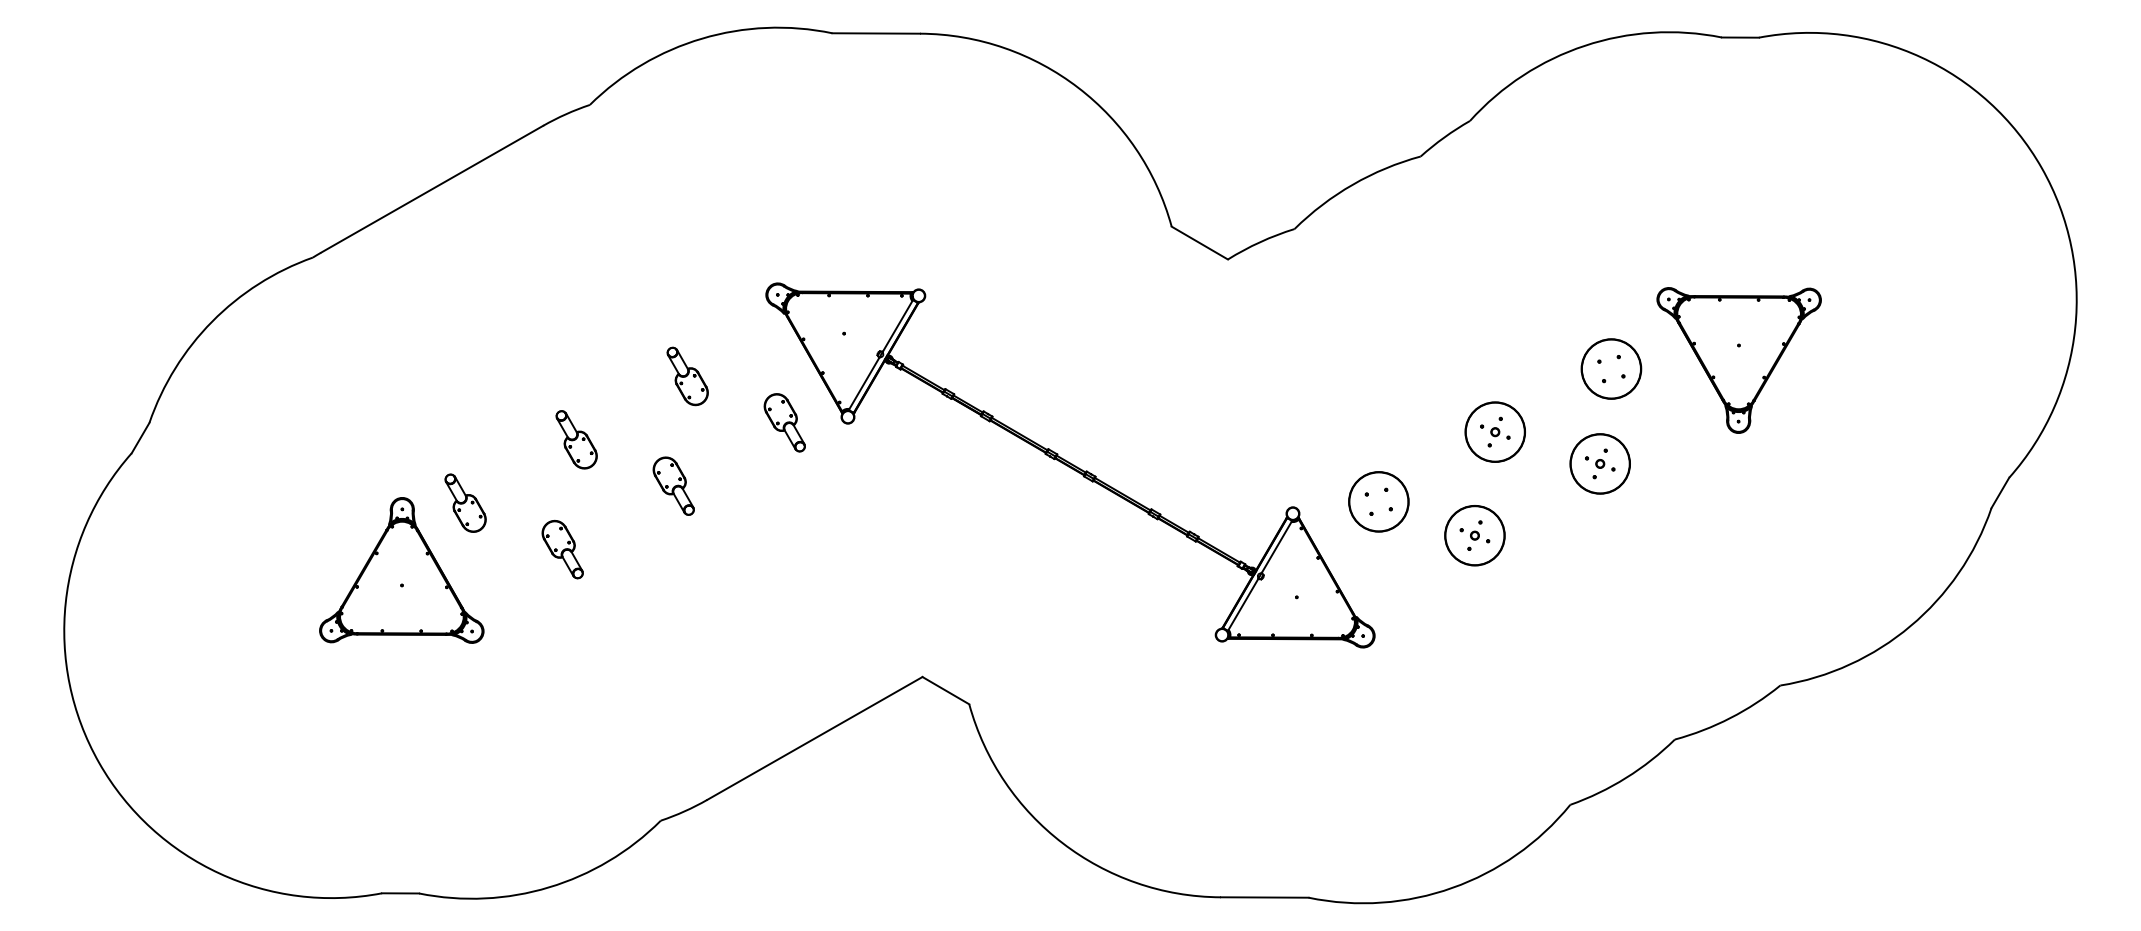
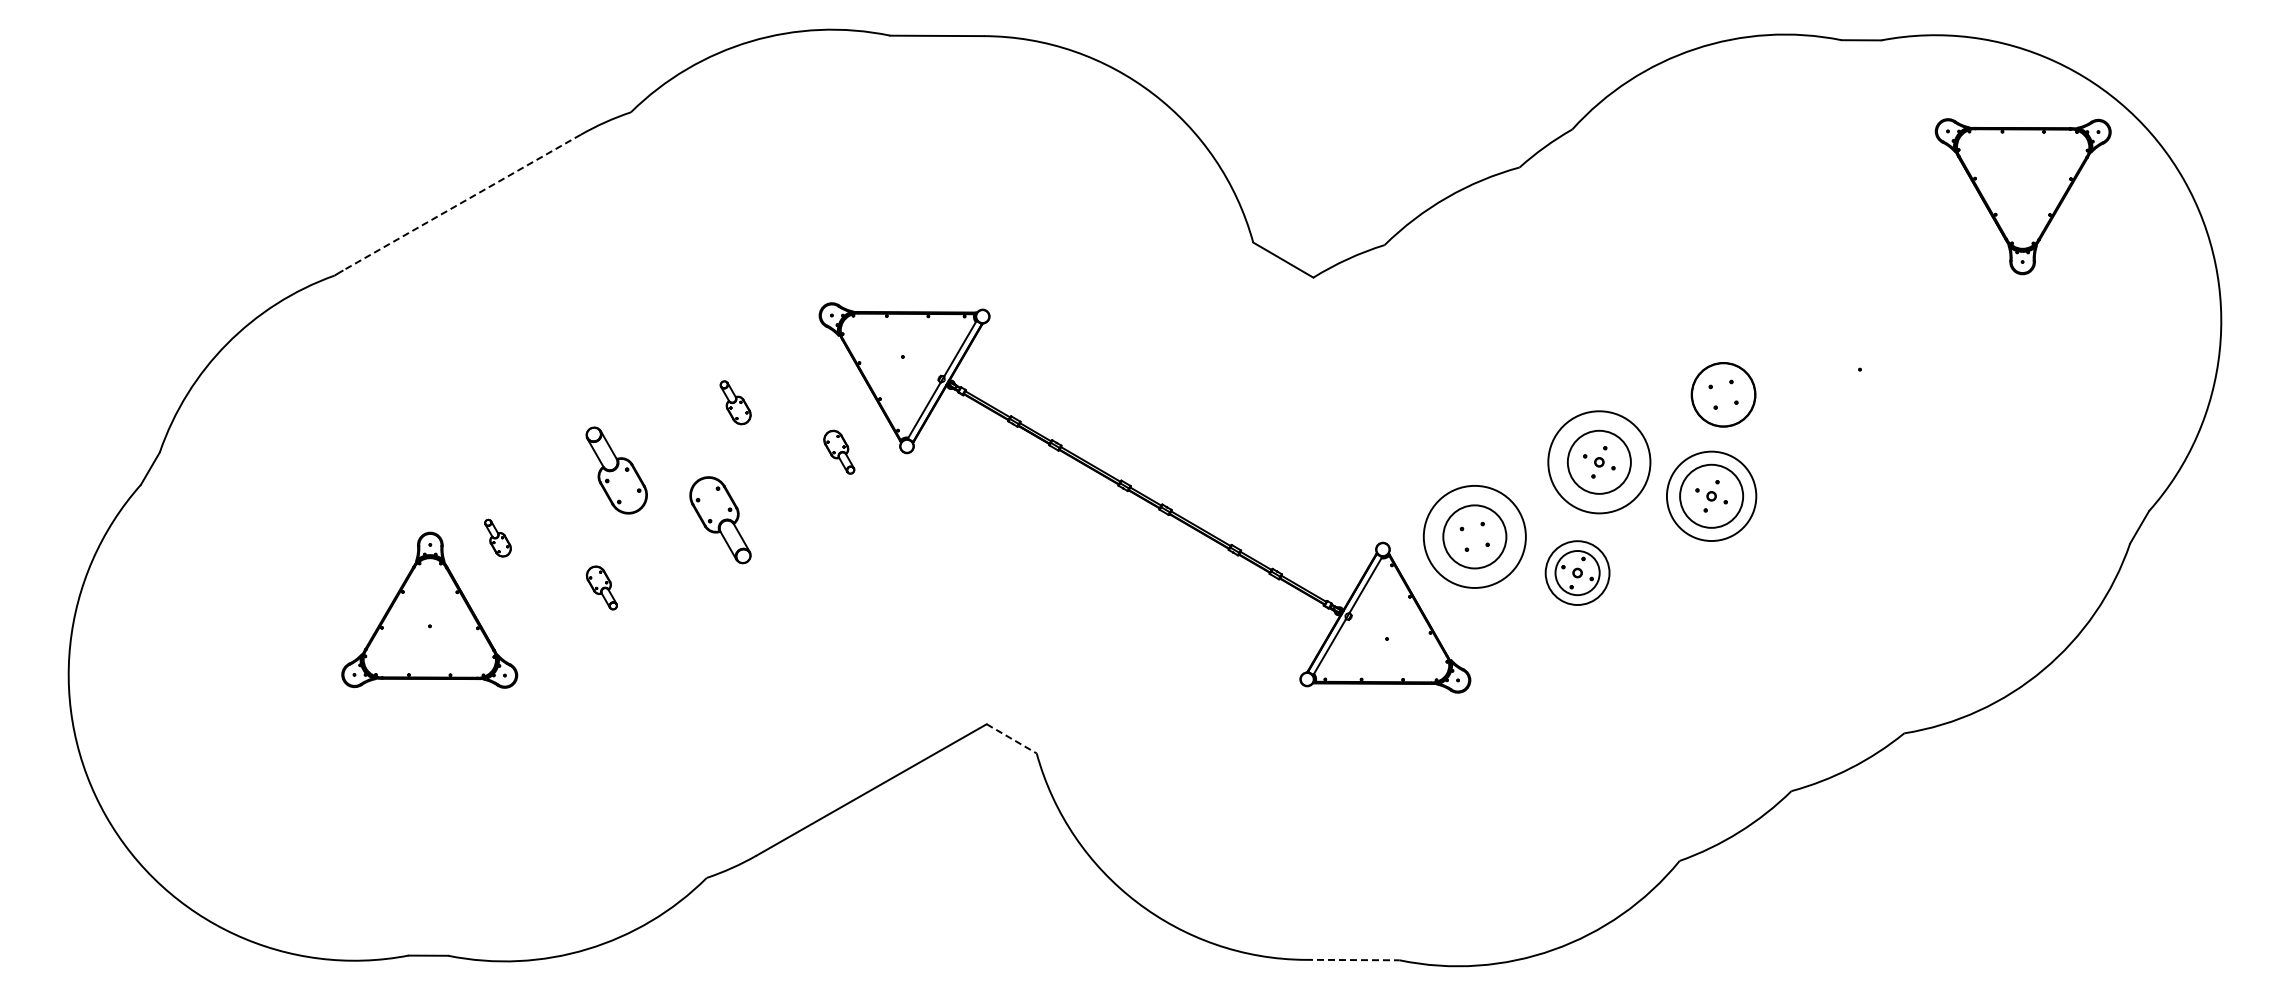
line: (432, 189) -> (462, 202), solid -> dashed
part: (1738, 360) -> (2022, 196), moved
part: (687, 376) -> (735, 402), size x0.7
part: (783, 422) -> (838, 451), size x0.7
circle: (1495, 432) -> (1599, 462), size x1.6
part: (576, 439) -> (616, 470), size x1.4
circle: (1600, 464) -> (1711, 496), size x1.4
part: (673, 485) -> (720, 519), size x1.4
circle: (1378, 501) -> (1474, 536), size x1.6
part: (465, 502) -> (497, 537), size x0.6
circle: (1474, 535) -> (1577, 572), size x0.7
part: (562, 549) -> (601, 587), size x0.7
line: (945, 690) -> (1011, 738), solid -> dashed
line: (1264, 897) -> (1352, 960), solid -> dashed

